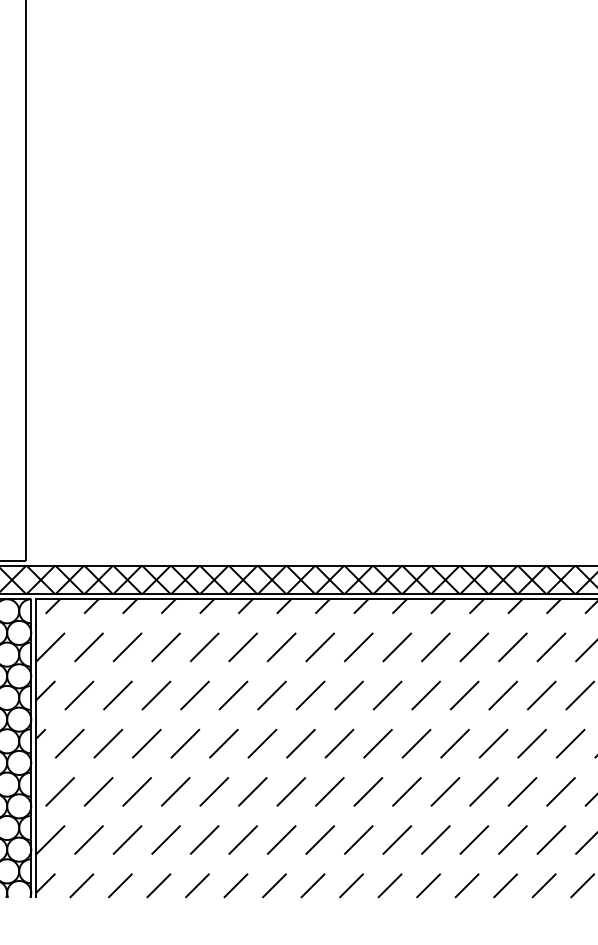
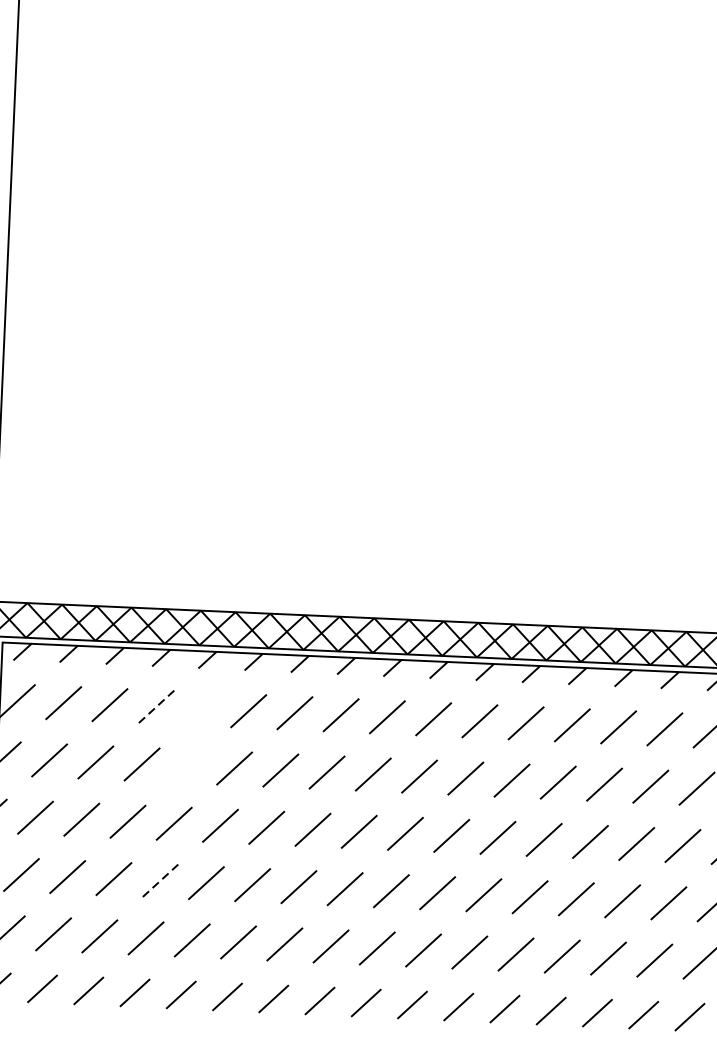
line: (165, 647) -> (155, 707), solid -> dashed
line: (204, 647) -> (202, 709), removed
line: (194, 695) -> (187, 766), removed
line: (175, 792) -> (159, 881), solid -> dashed

